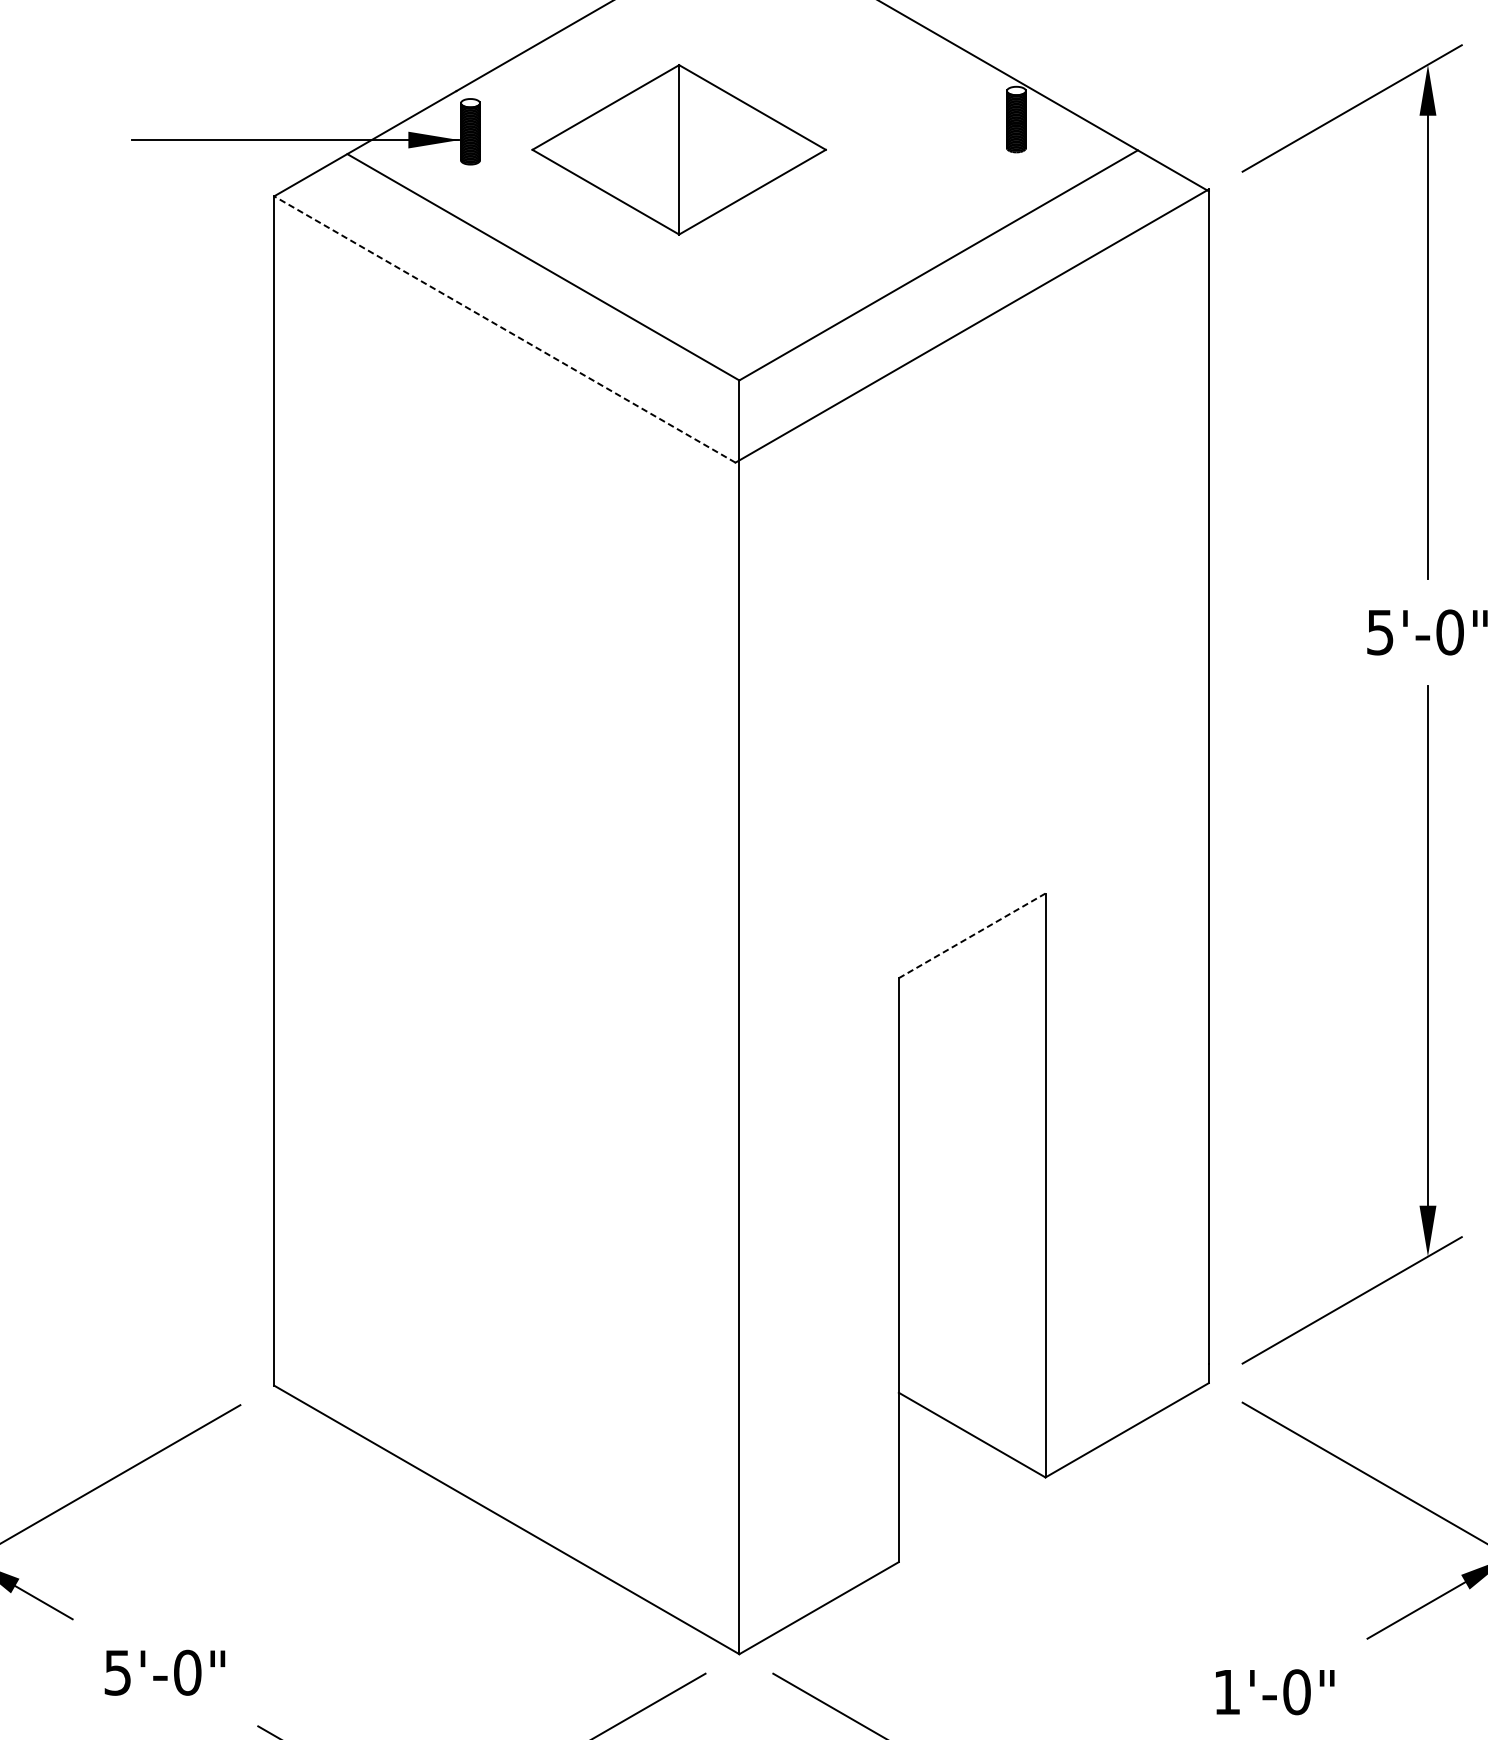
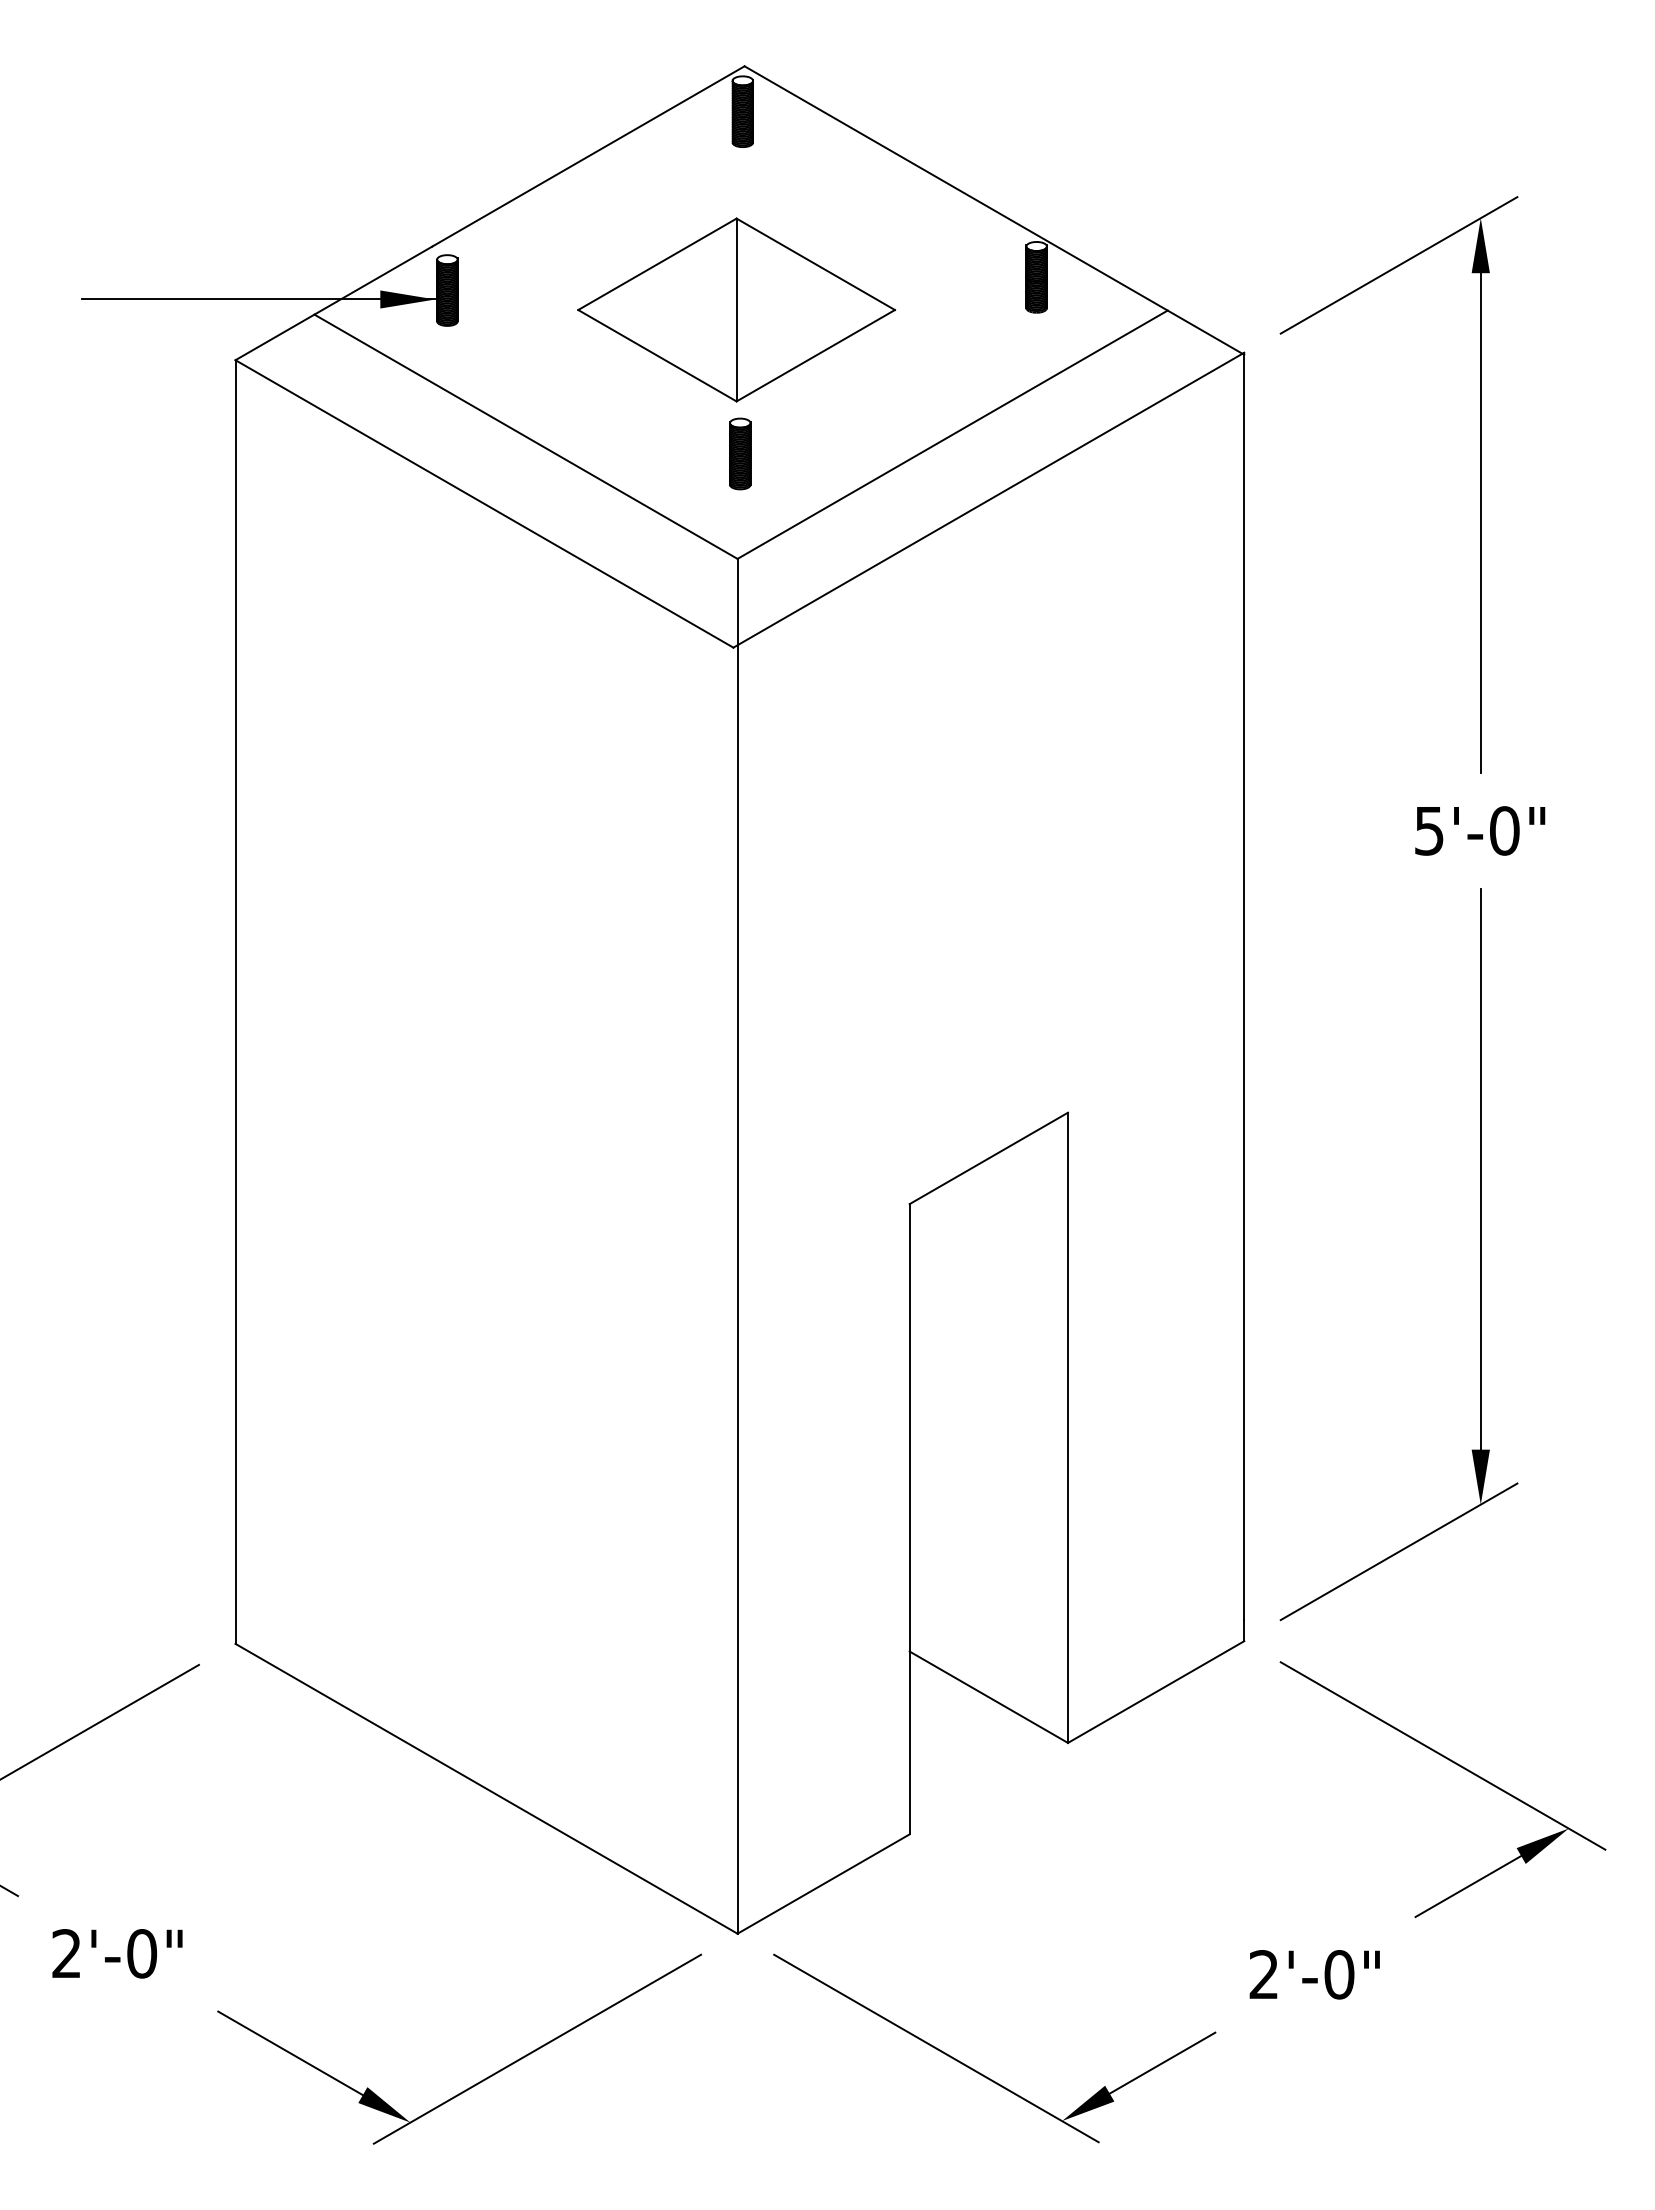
part: (679, 149) -> (736, 309), moved
part: (742, 282) -> (740, 453), added
line: (504, 329) -> (484, 503), dashed -> solid
line: (972, 935) -> (989, 1158), dashed -> solid
text: (117, 1672) -> (66, 1953), 5'-0" -> 2'-0"
text: (1226, 1691) -> (1263, 1974), 1'-0" -> 2'-0"

